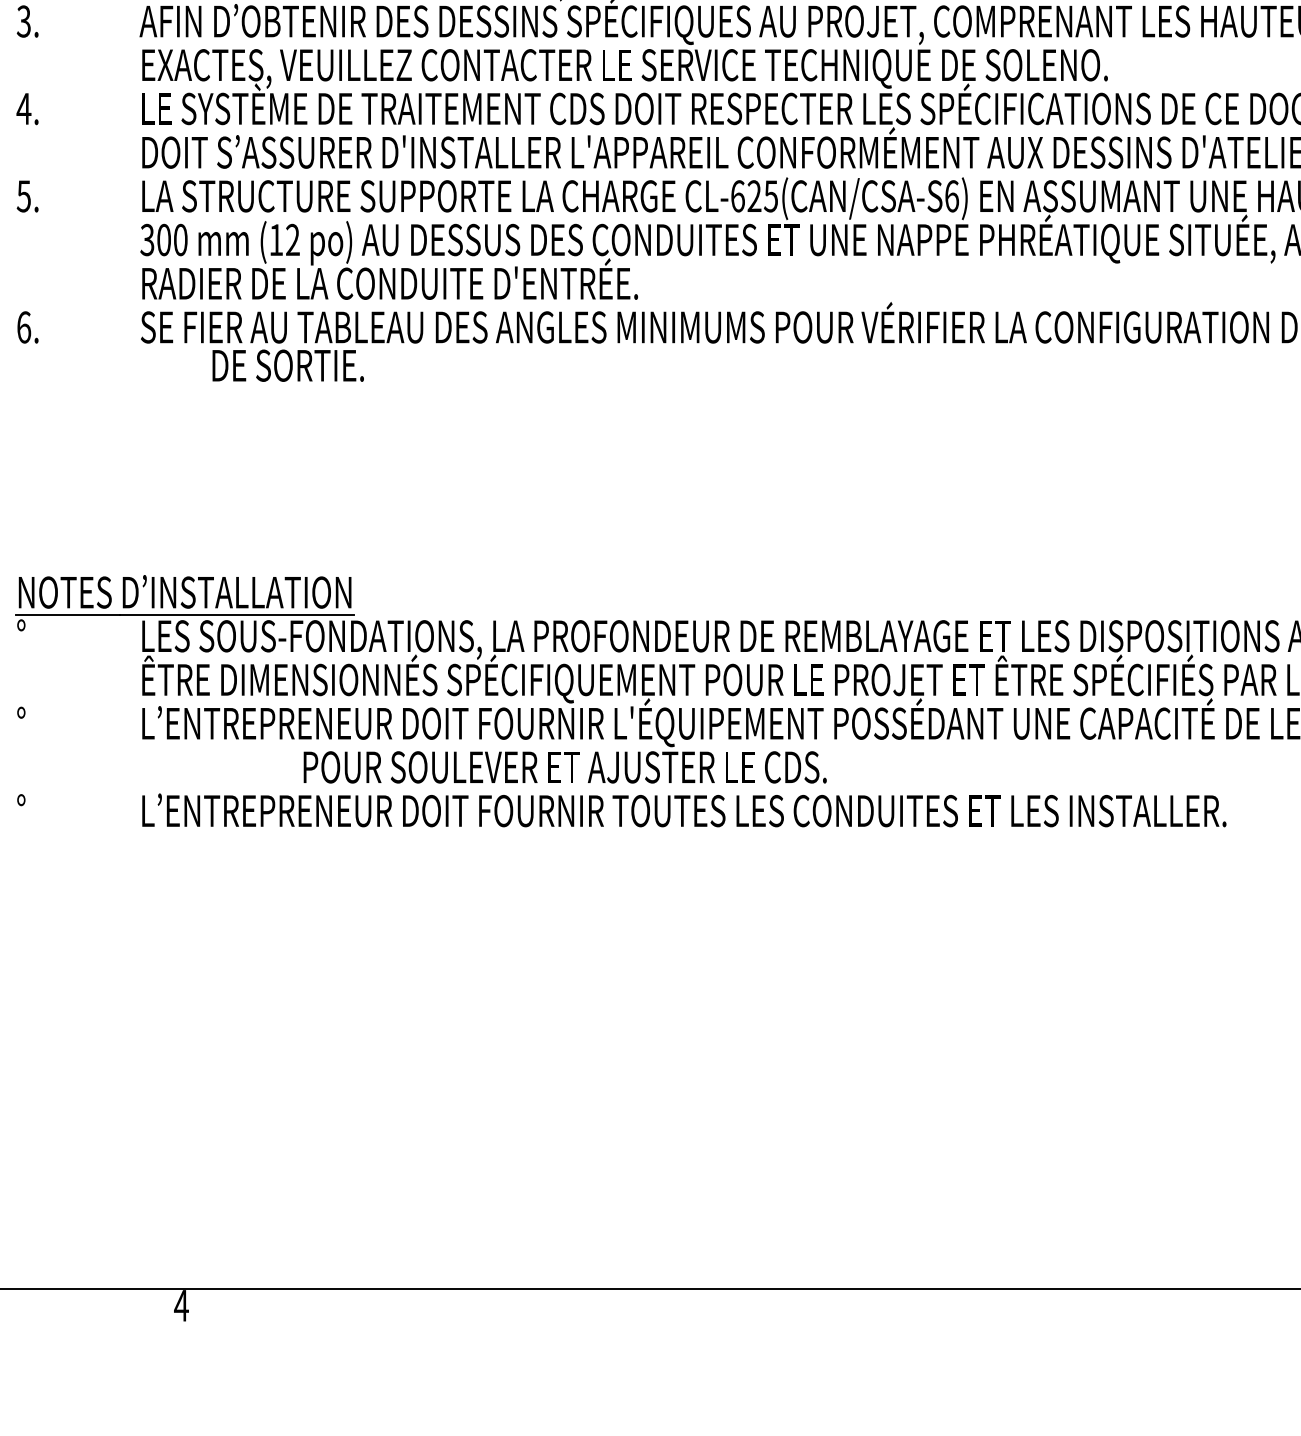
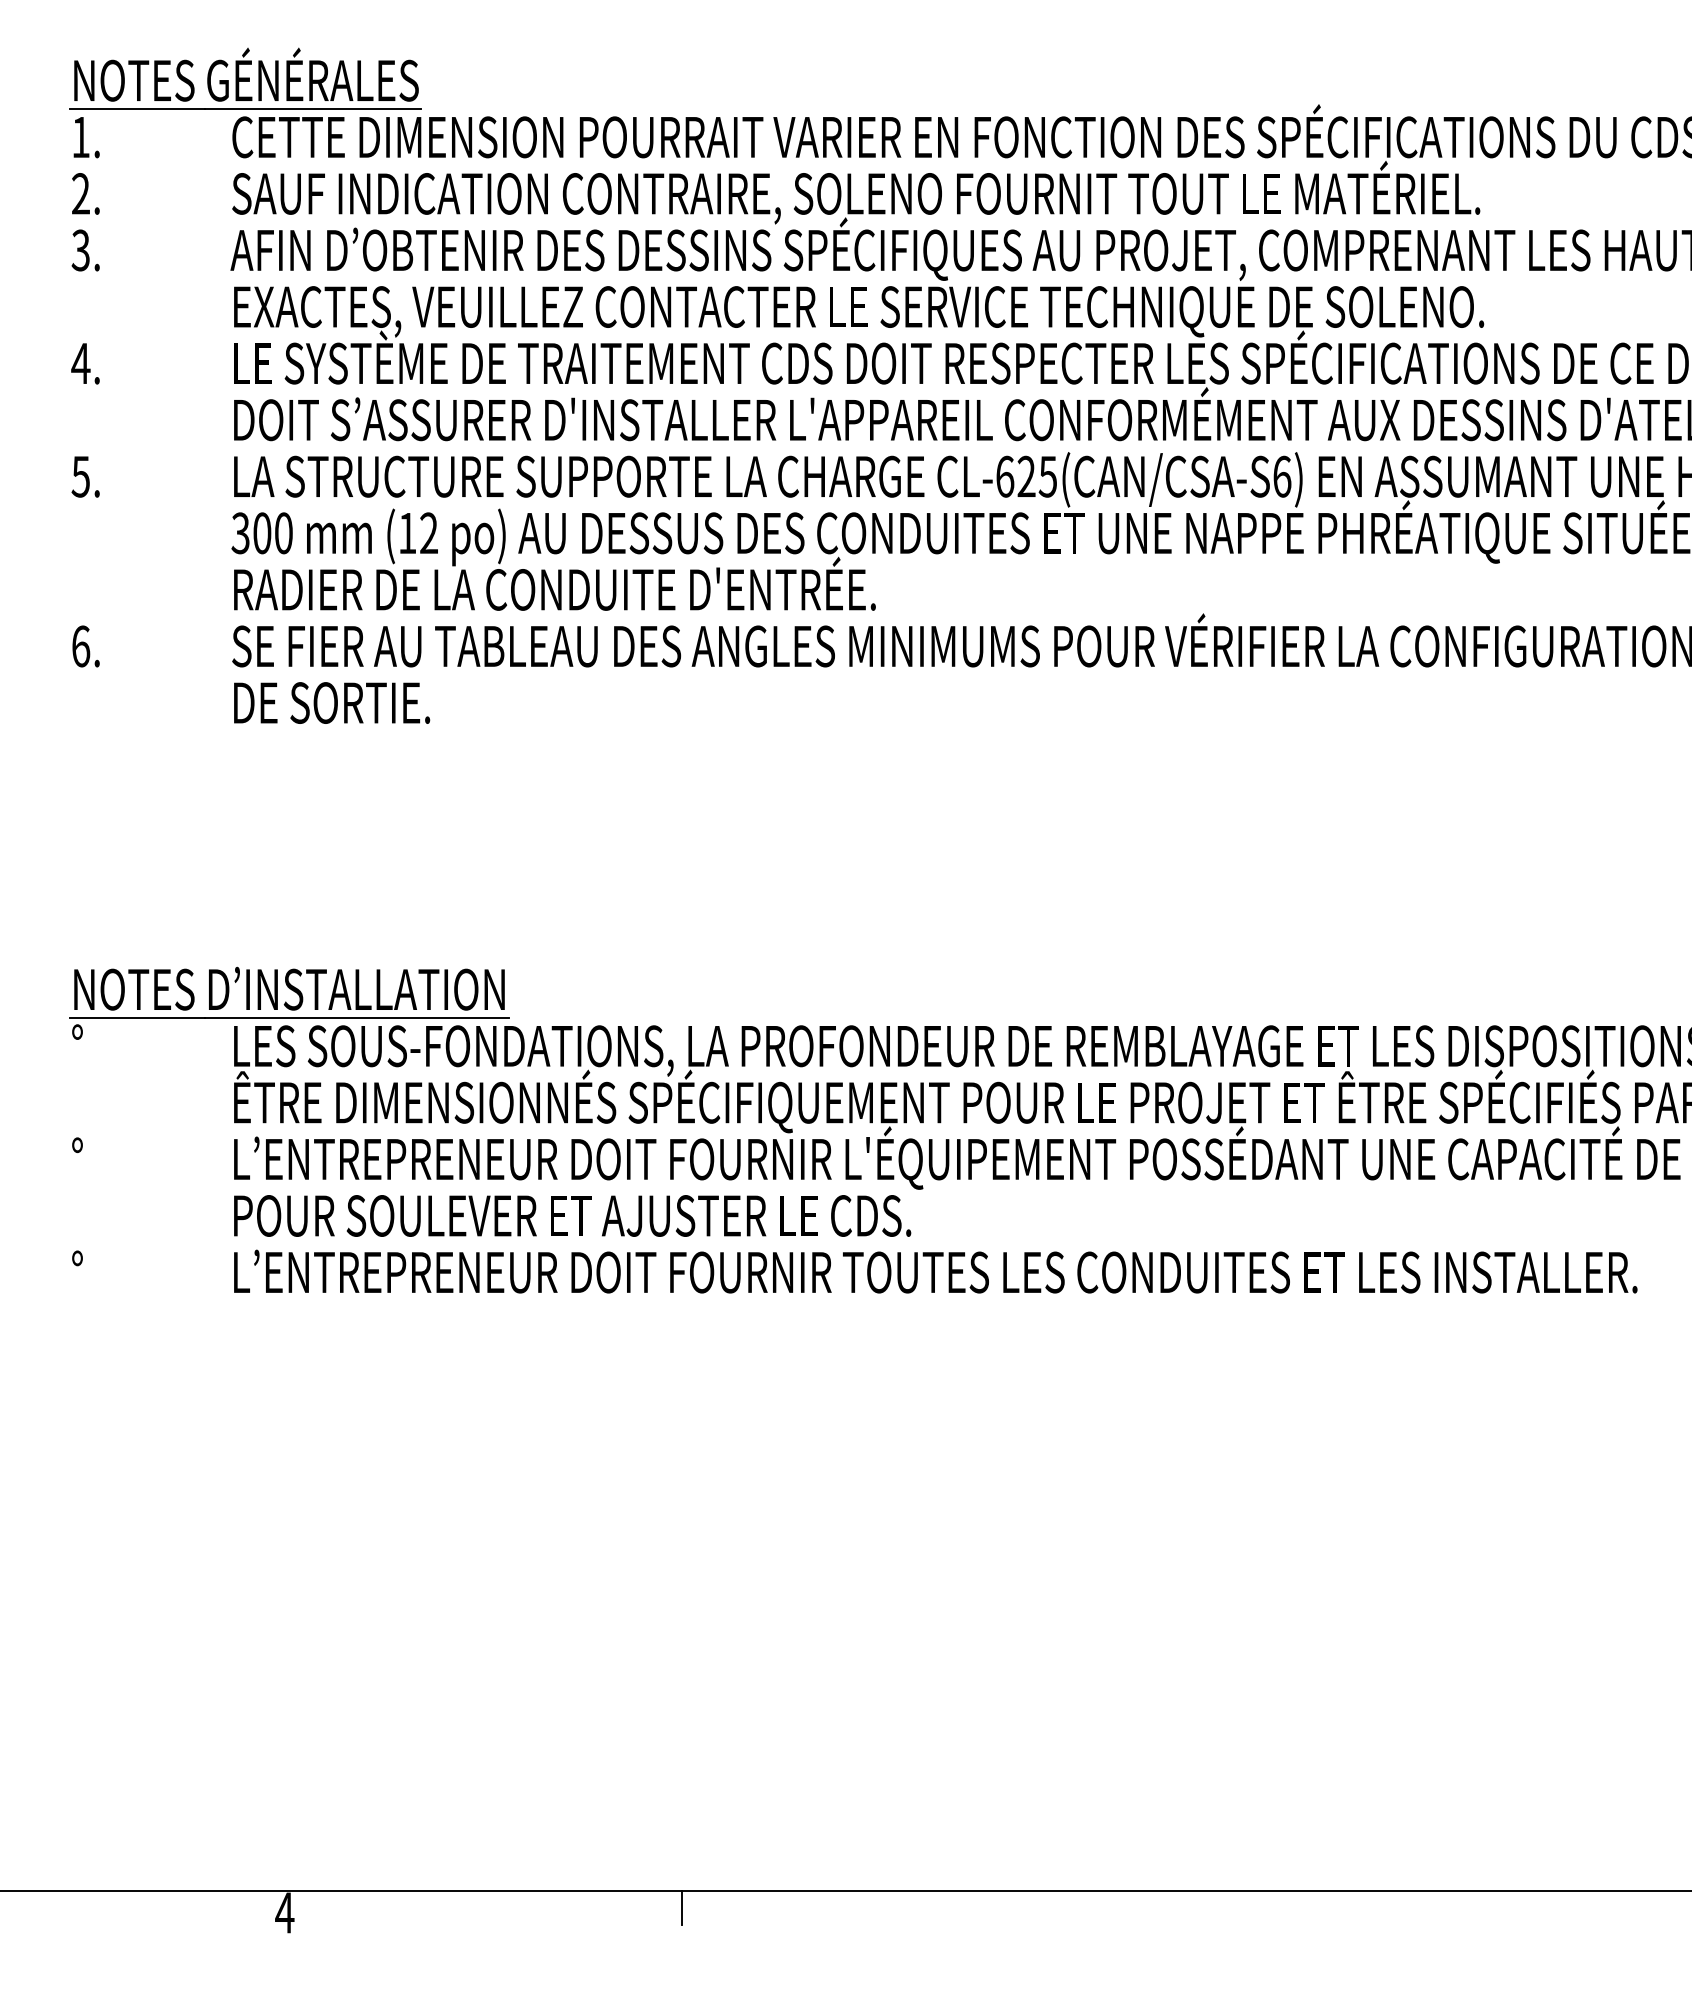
text: (288, 365) -> (332, 702), moved
text: (565, 767) -> (572, 1215), moved
line: (488, 1301) -> (682, 1907), added

